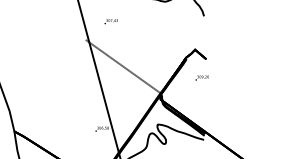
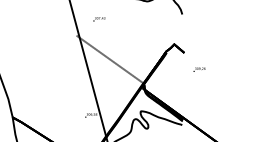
text: (201, 77) -> (198, 69), moved

